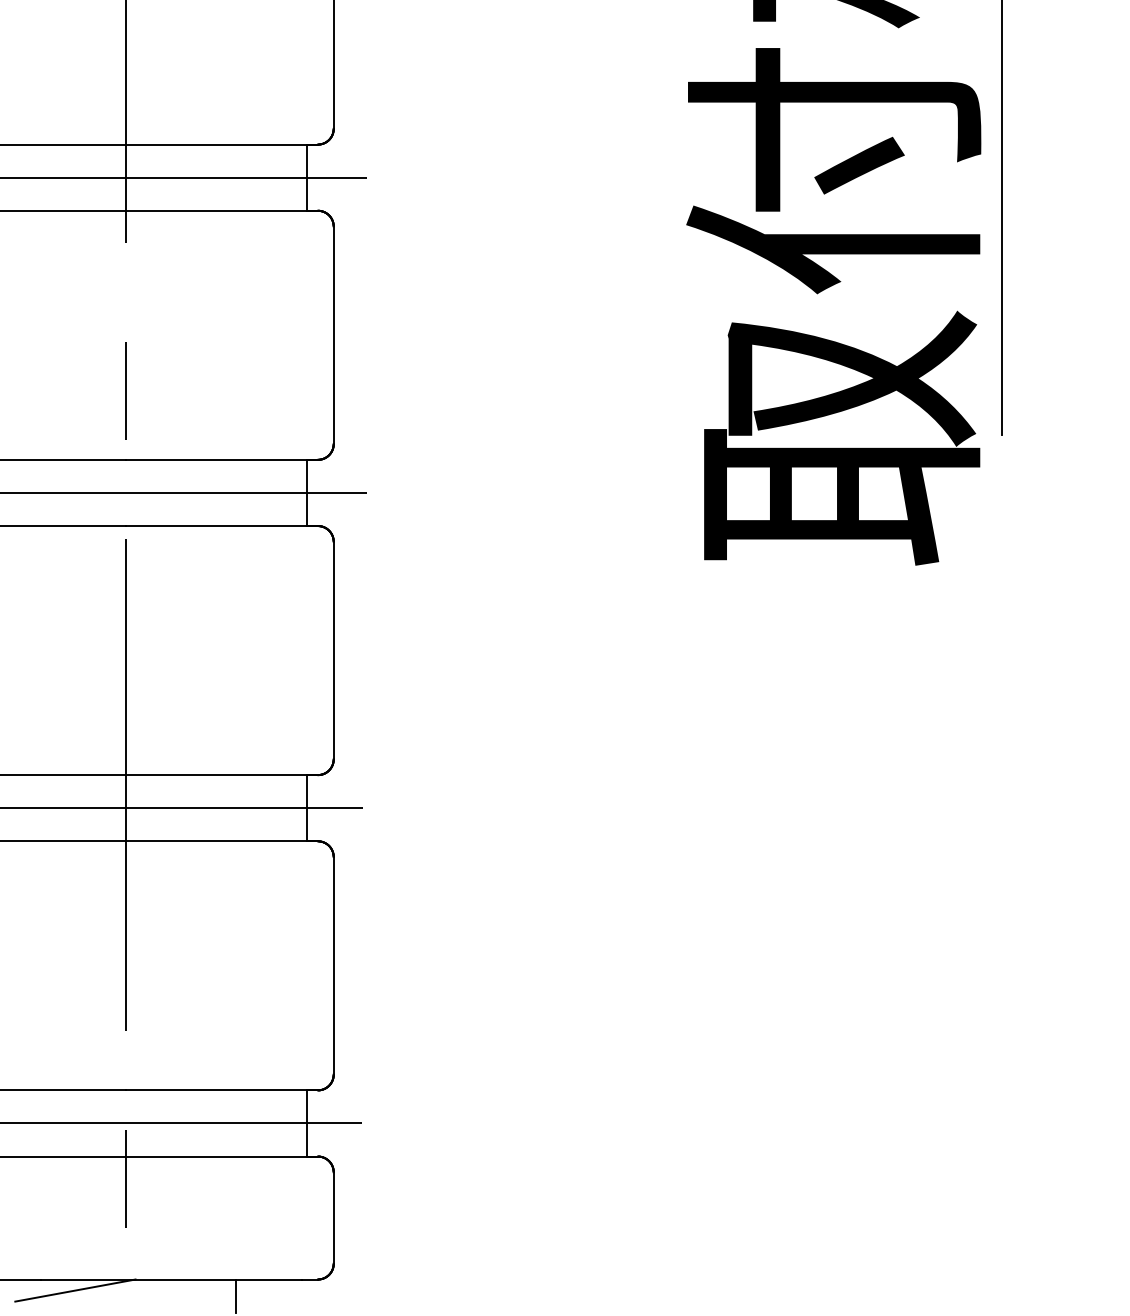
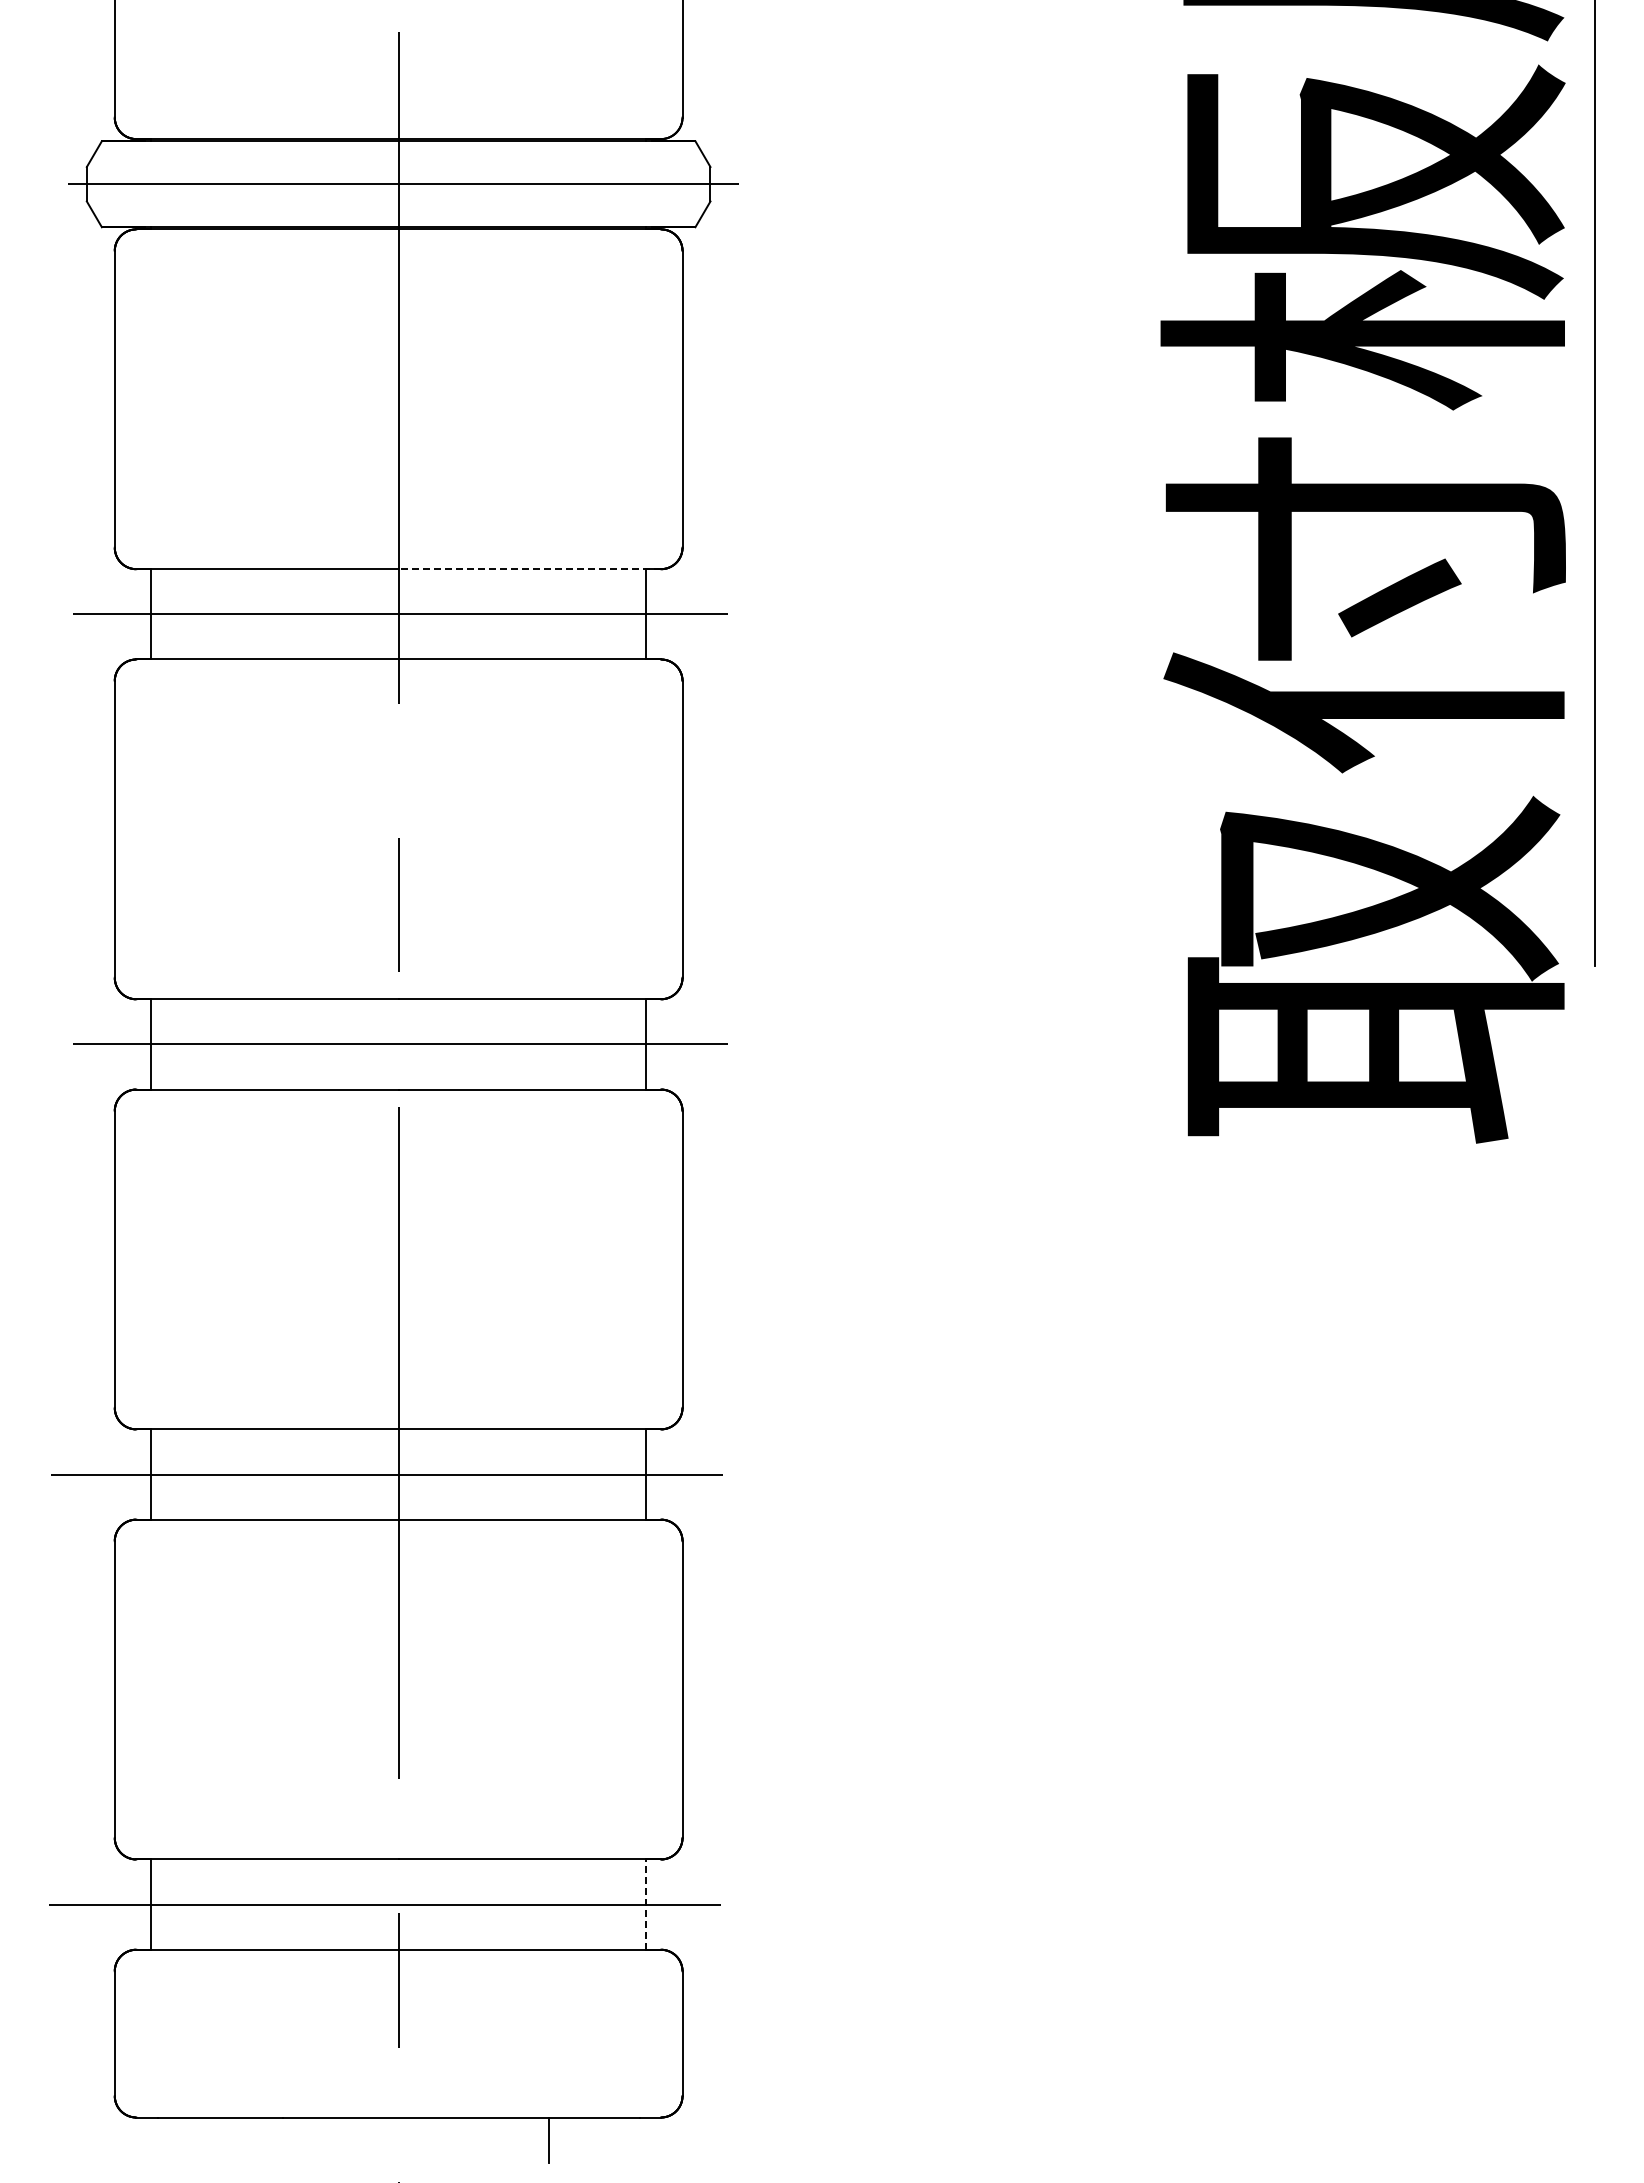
line: (221, 144) -> (529, 569), solid -> dashed
line: (306, 1123) -> (645, 1904), solid -> dashed
line: (75, 1290) -> (330, 2132), removed

